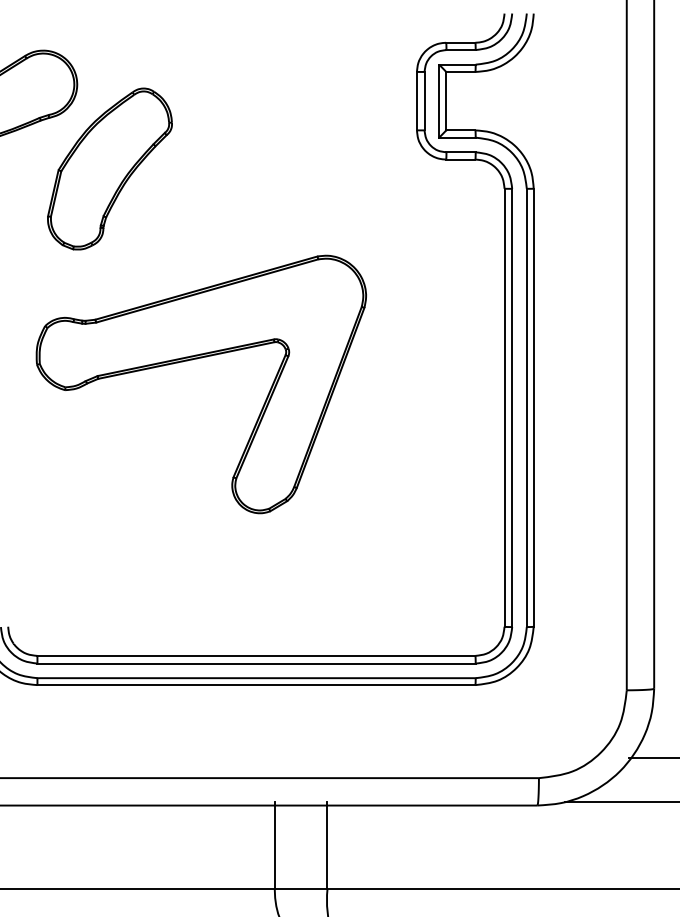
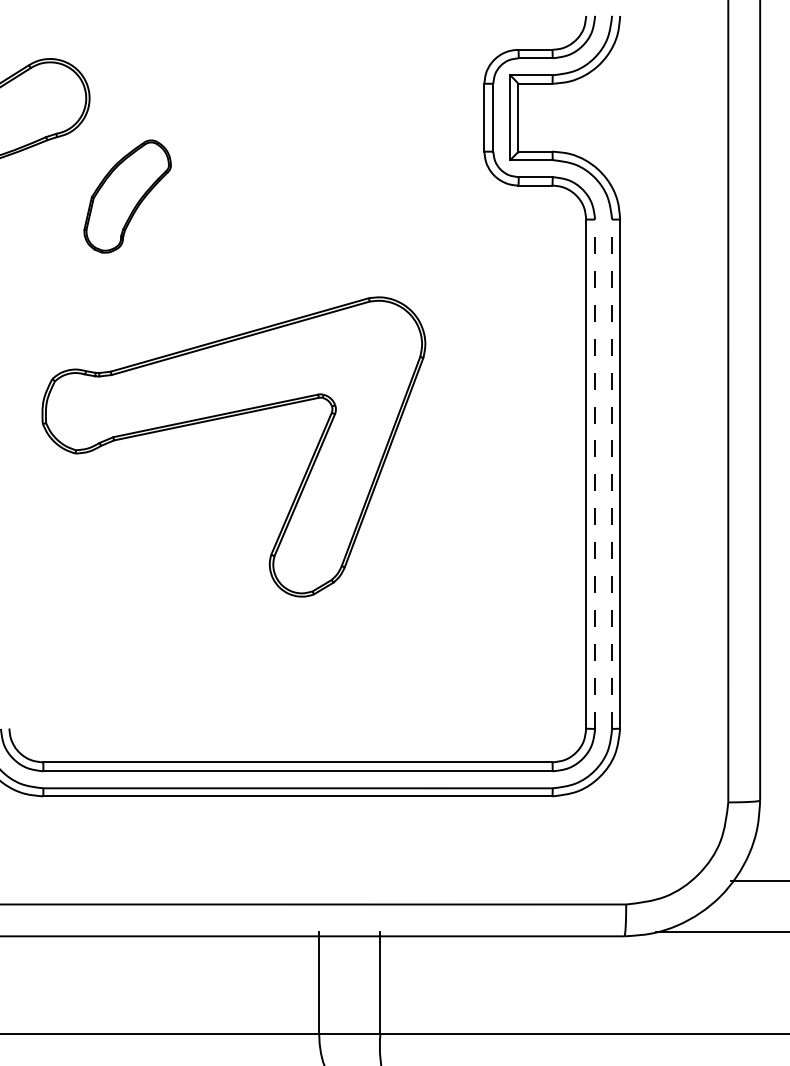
part: (109, 168) -> (127, 195), size x0.6
line: (512, 407) -> (595, 473), solid -> dashed
line: (526, 407) -> (611, 473), solid -> dashed

